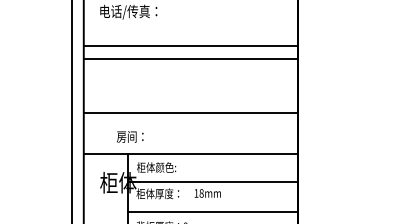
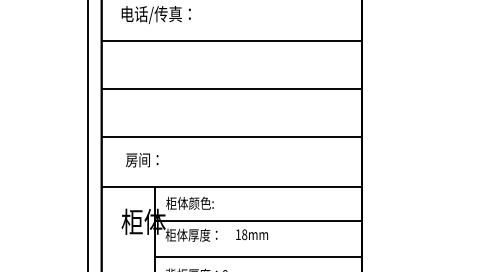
line: (190, 46) -> (231, 89), moved
line: (191, 58) -> (232, 40), moved
text: (130, 136) -> (142, 159), moved

